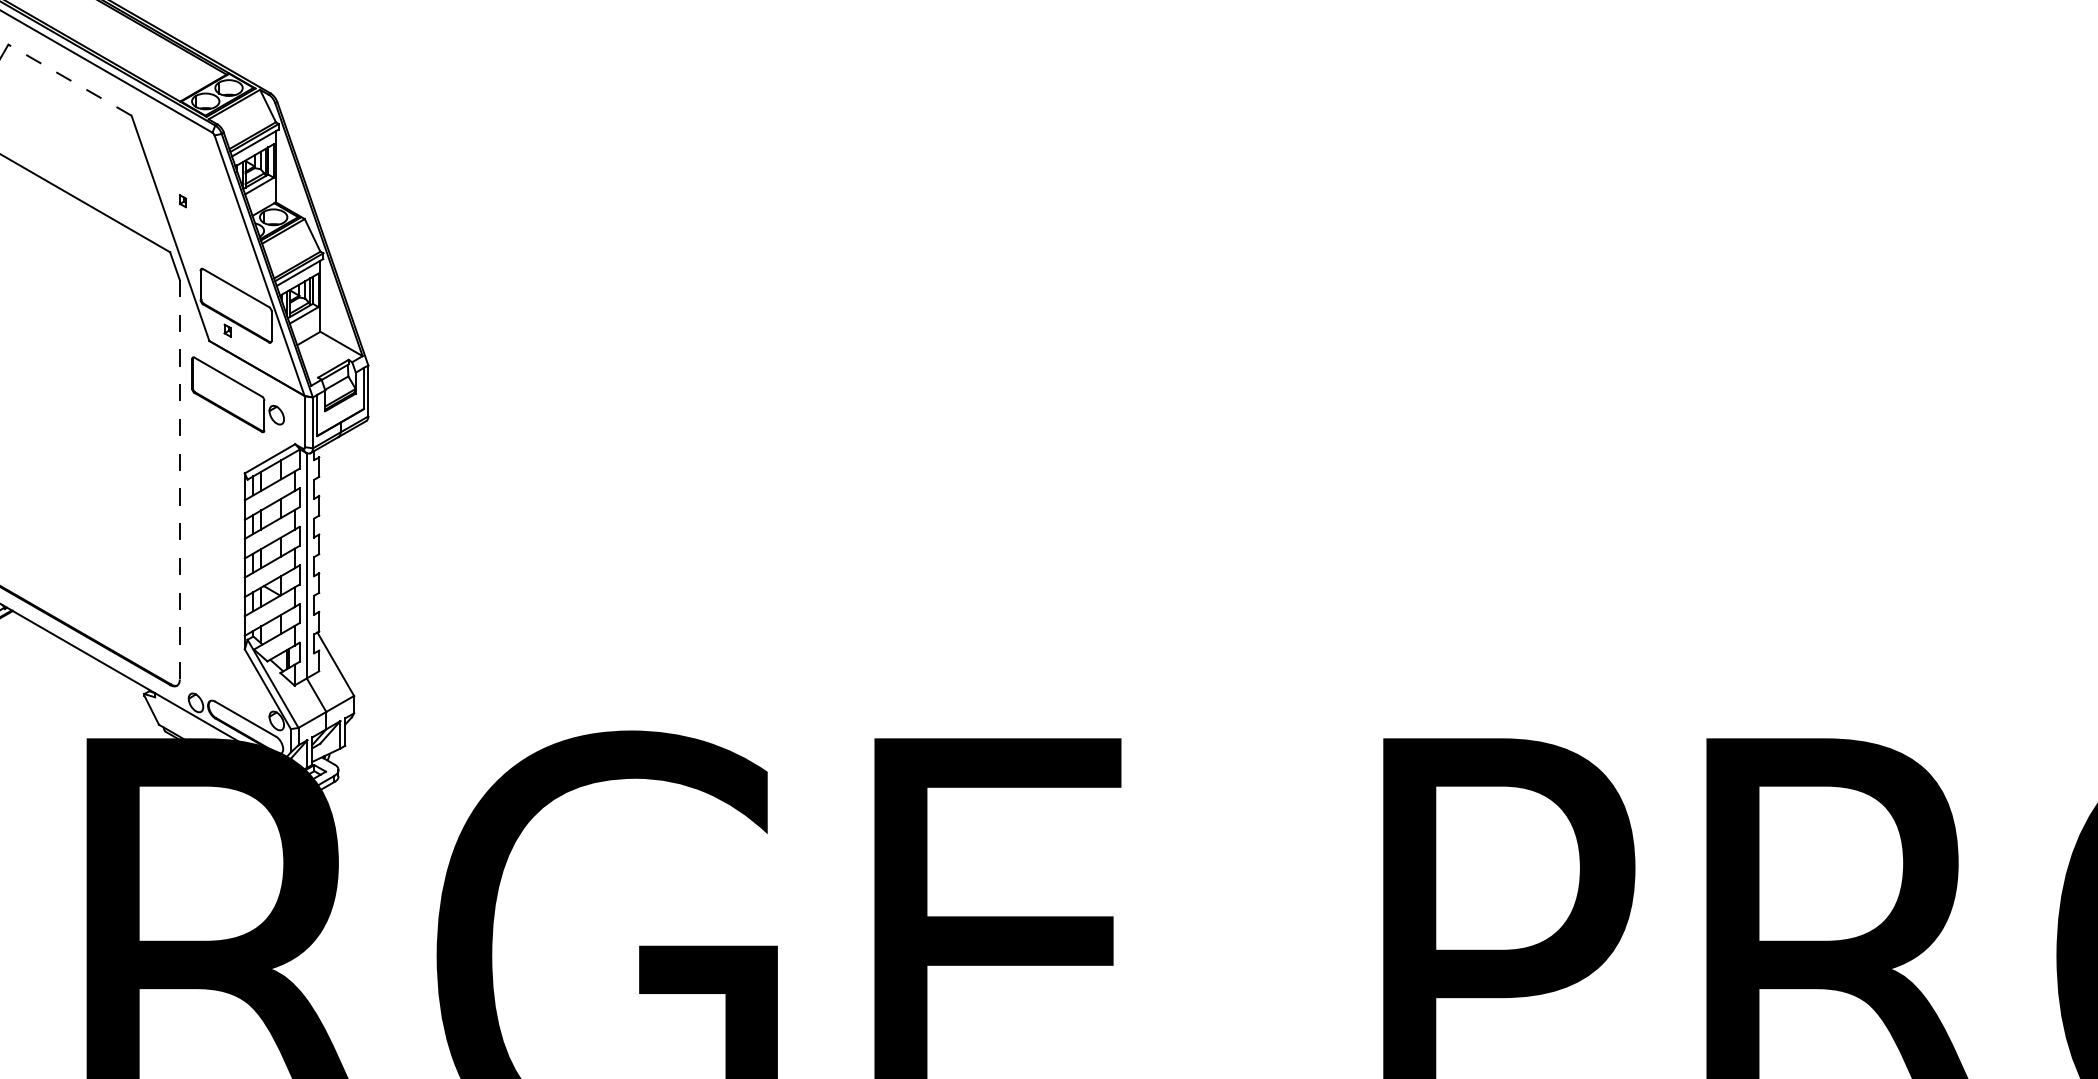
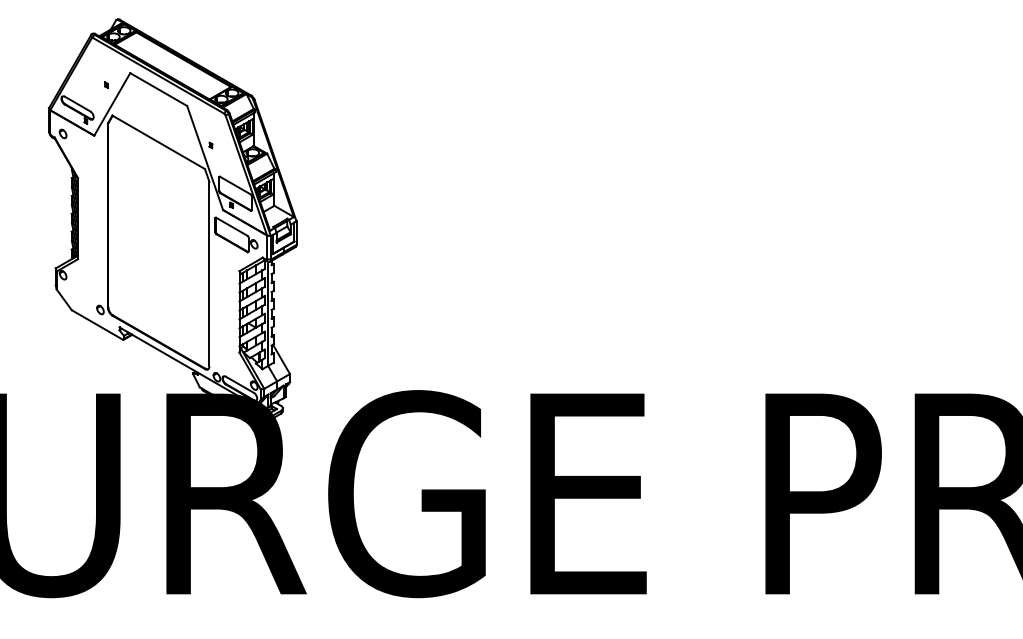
line: (69, 80) -> (158, 89), dashed -> solid
line: (179, 478) -> (209, 273), dashed -> solid

